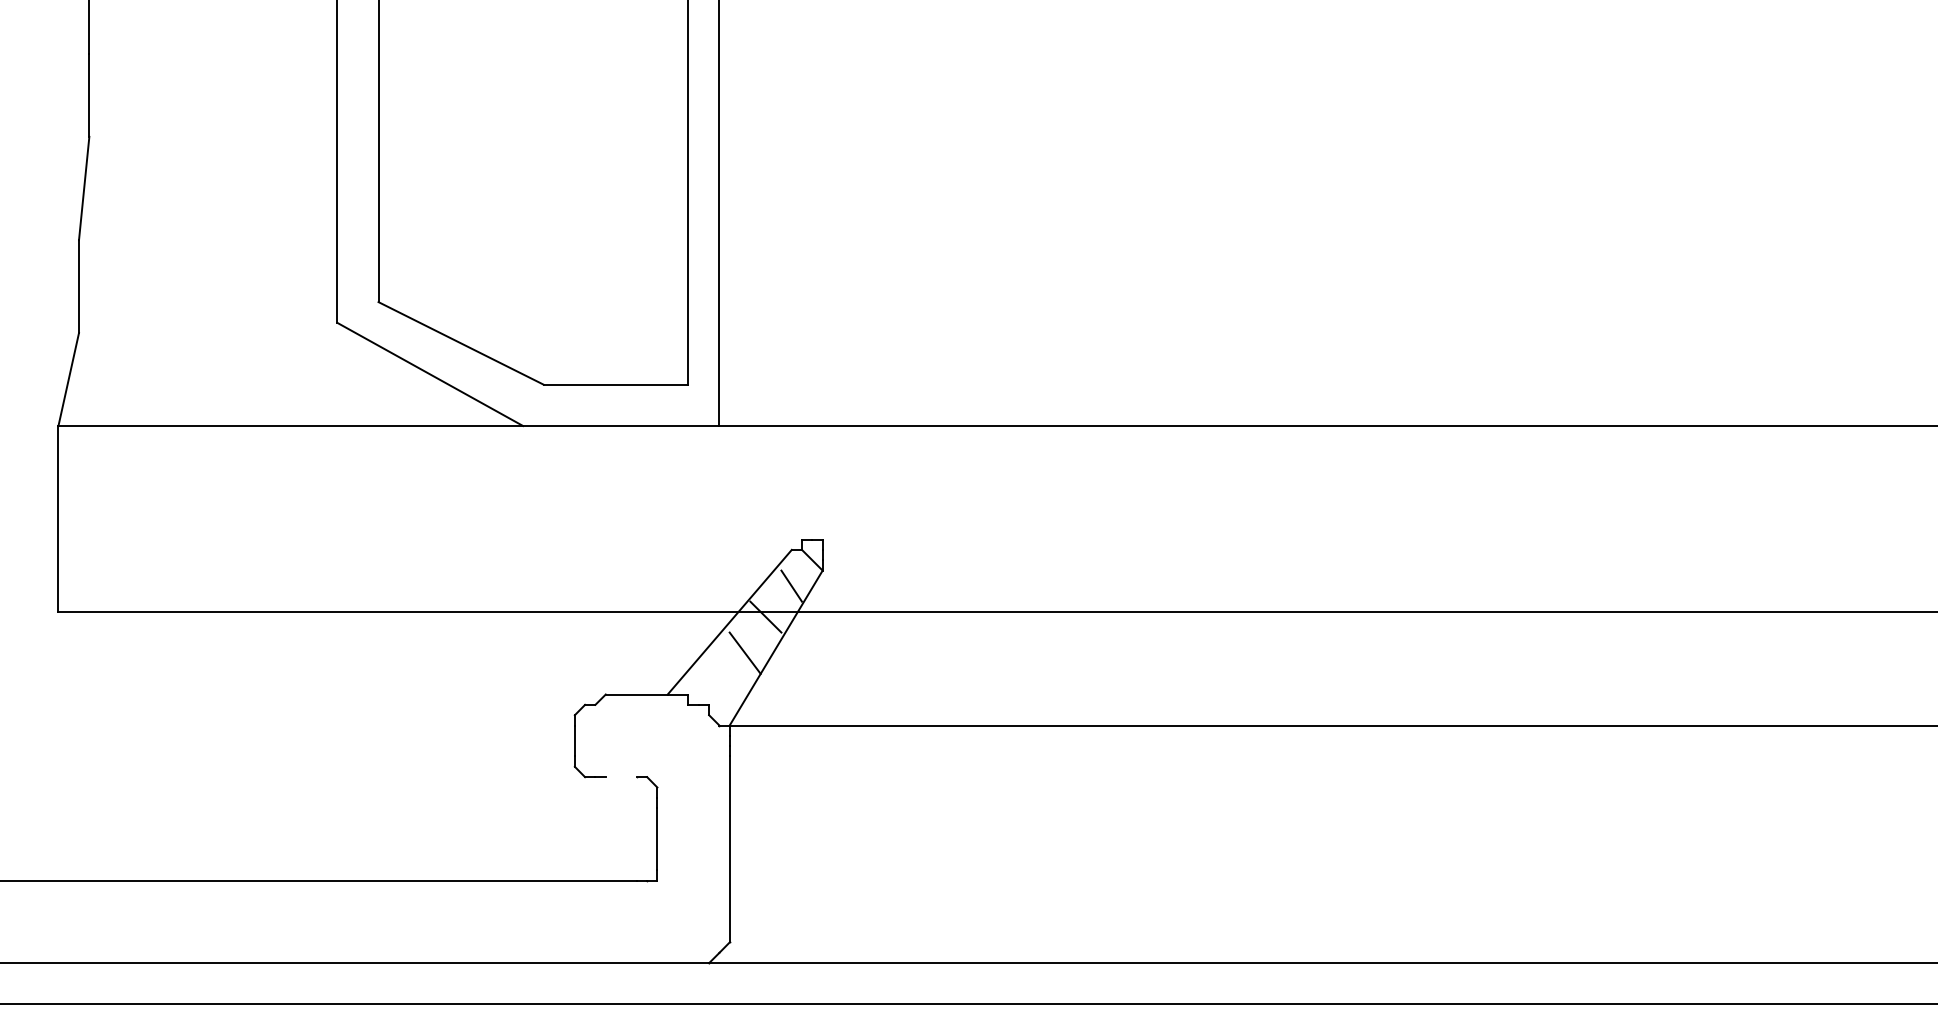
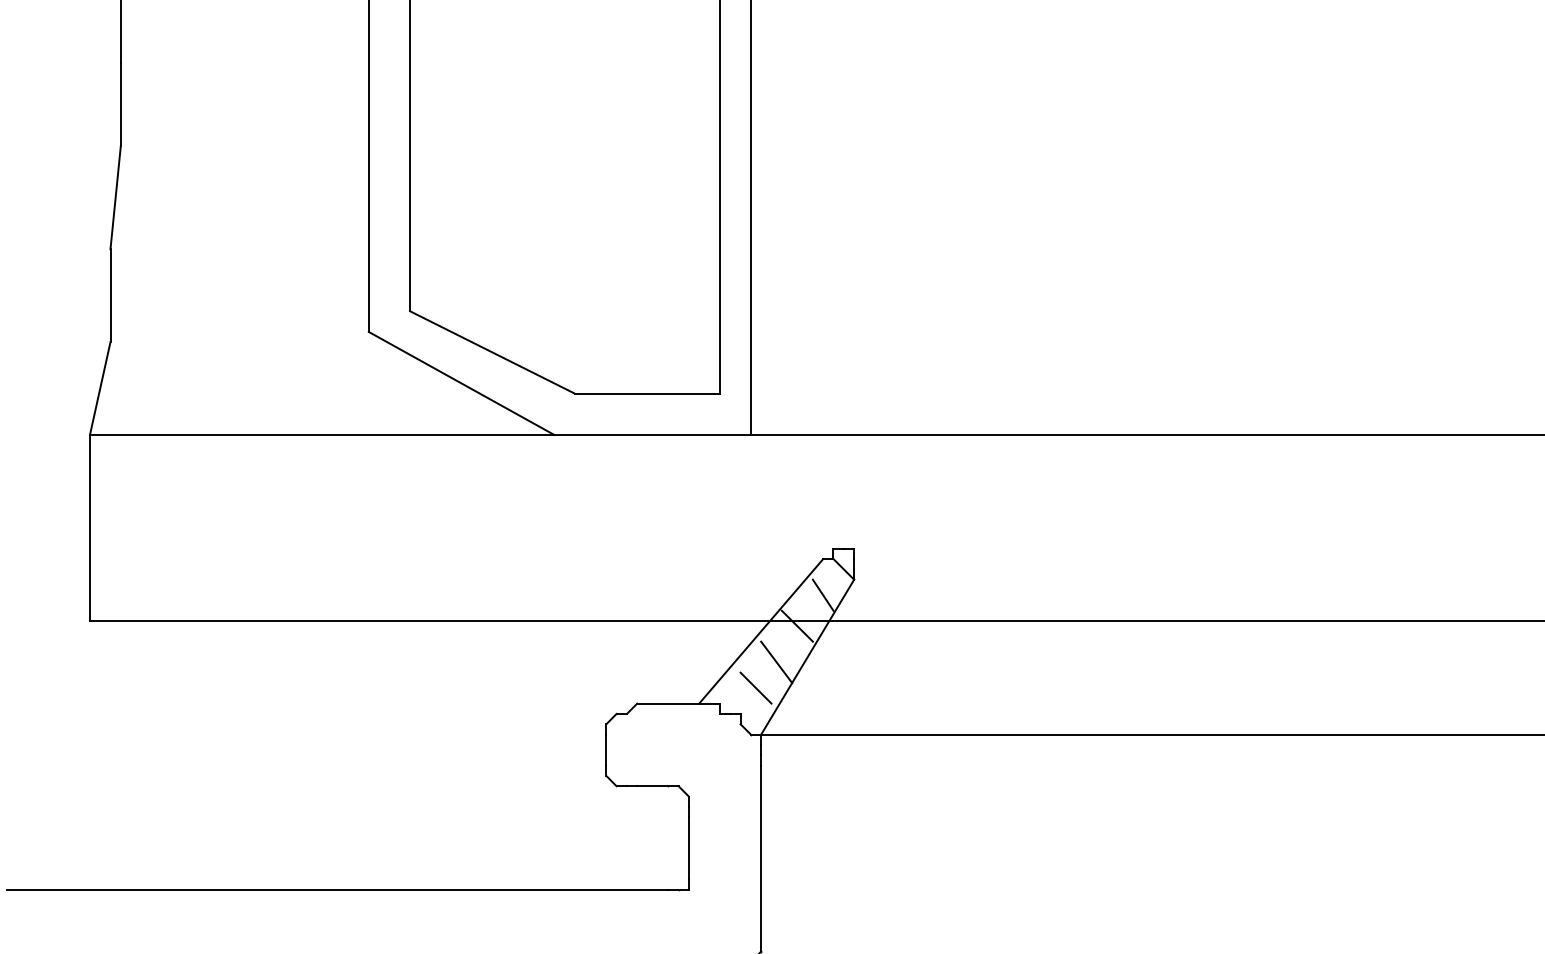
line: (724, 678) -> (755, 687), added
line: (620, 777) -> (651, 786), added

